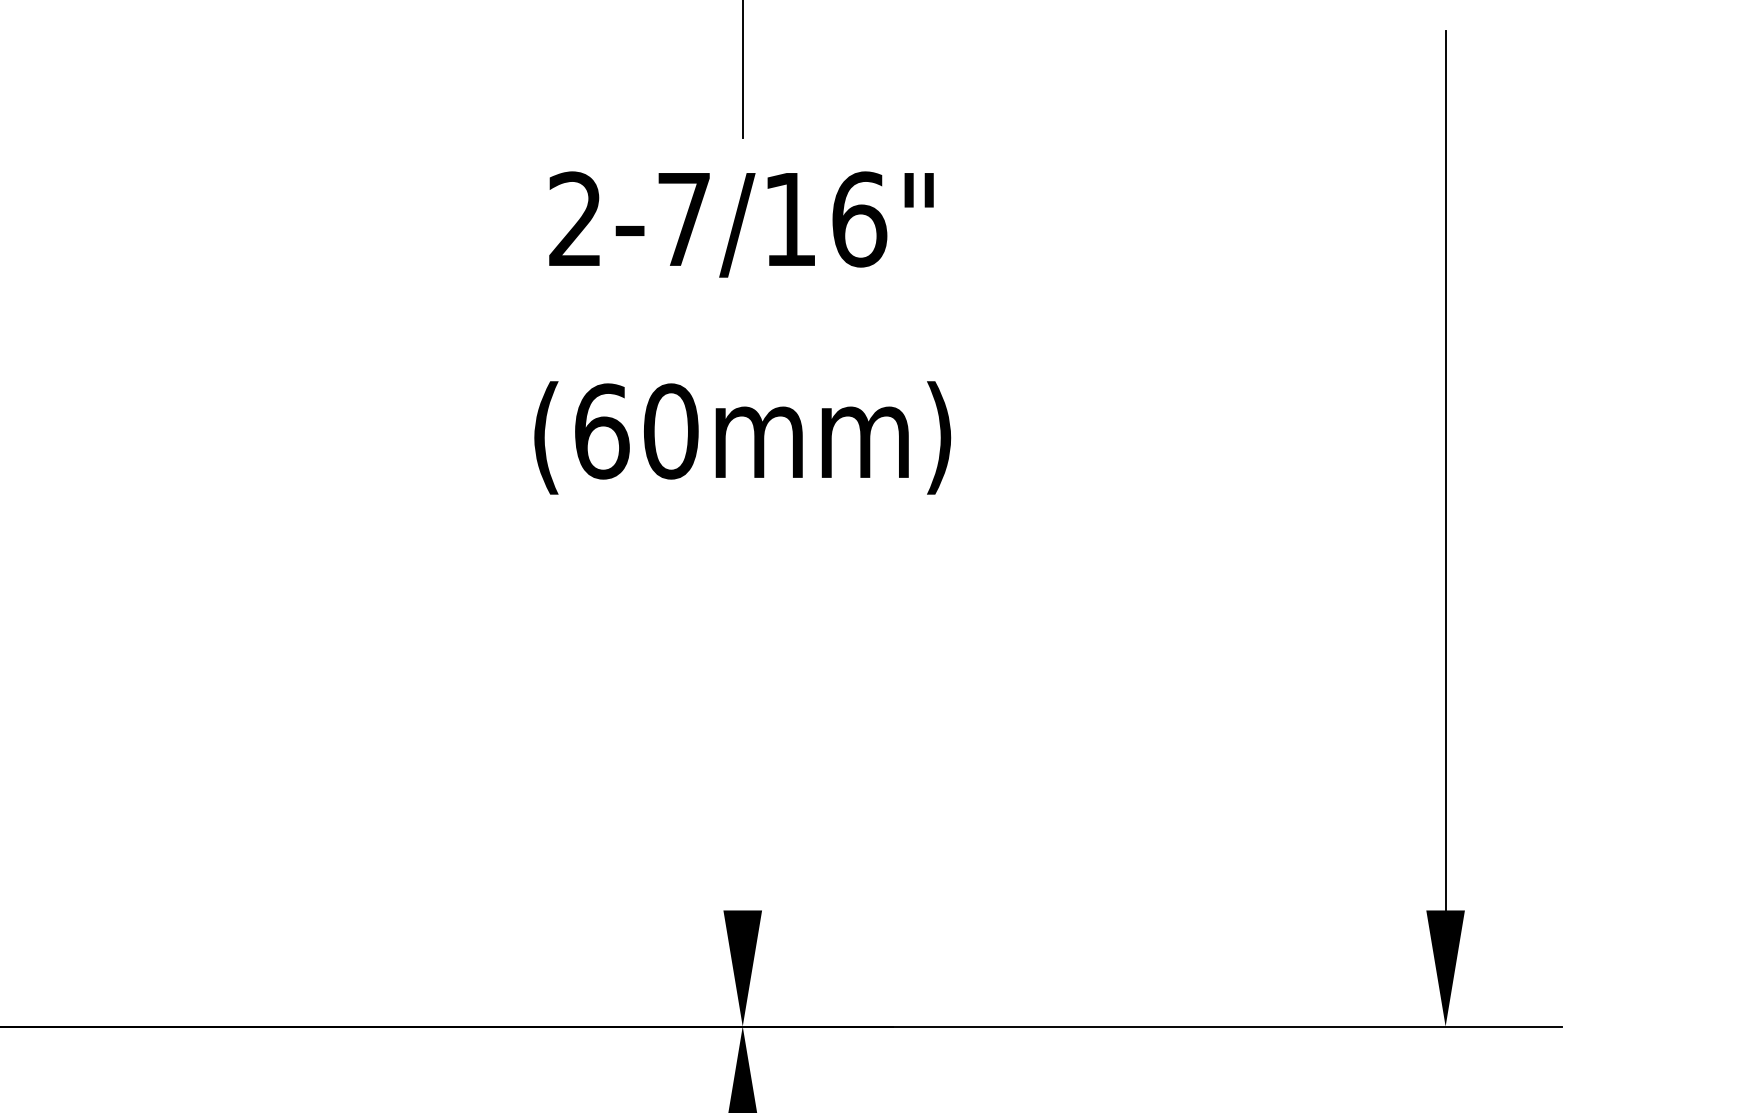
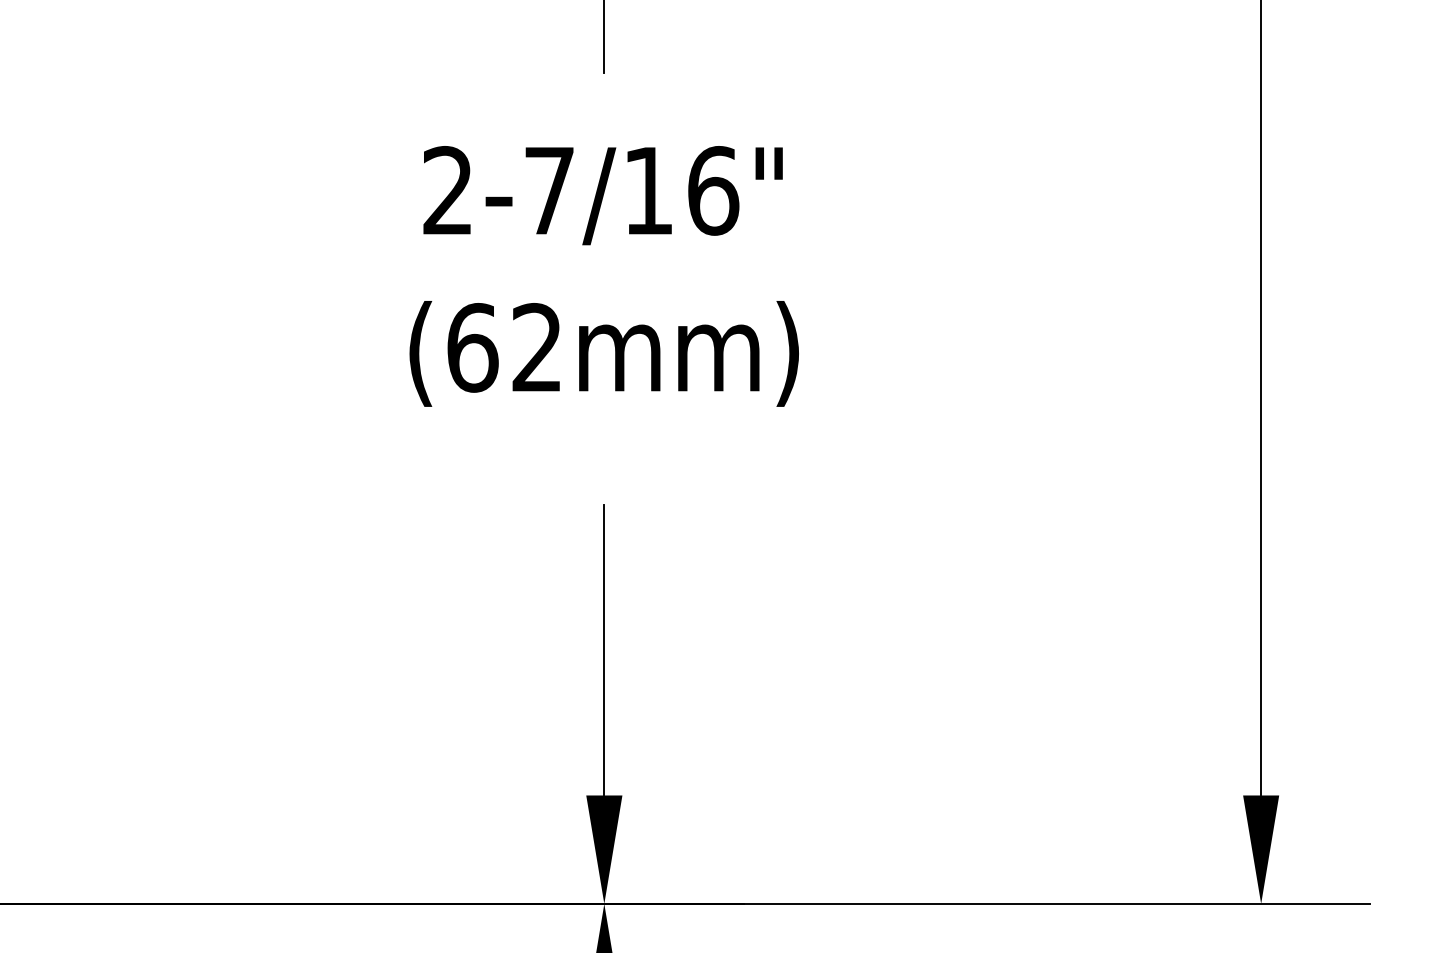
text: (741, 224) -> (603, 195), moved
text: (671, 431) -> (537, 347), (60mm) -> (62mm)
line: (742, 754) -> (604, 649), added

